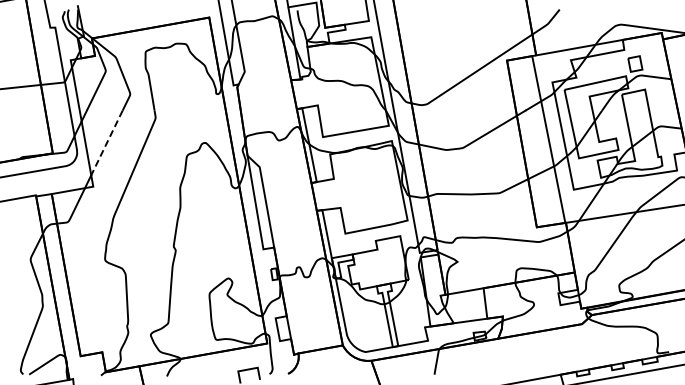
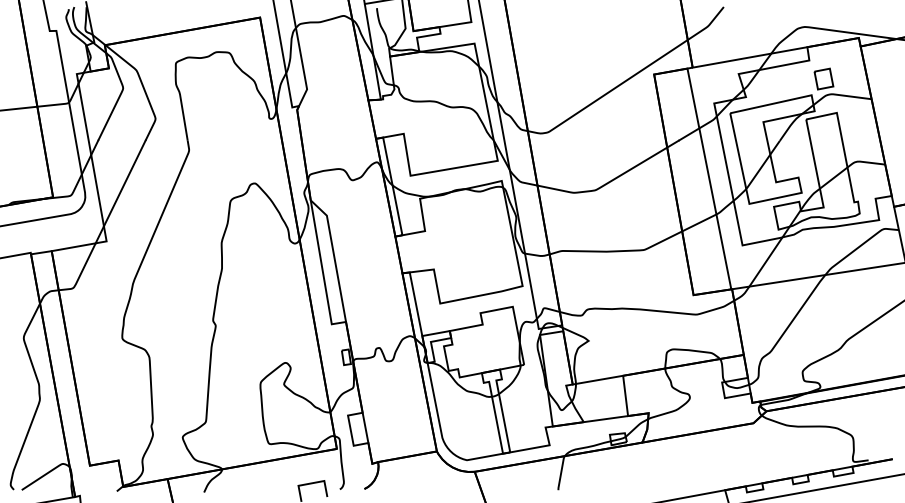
line: (106, 143) -> (124, 184), dashed -> solid

